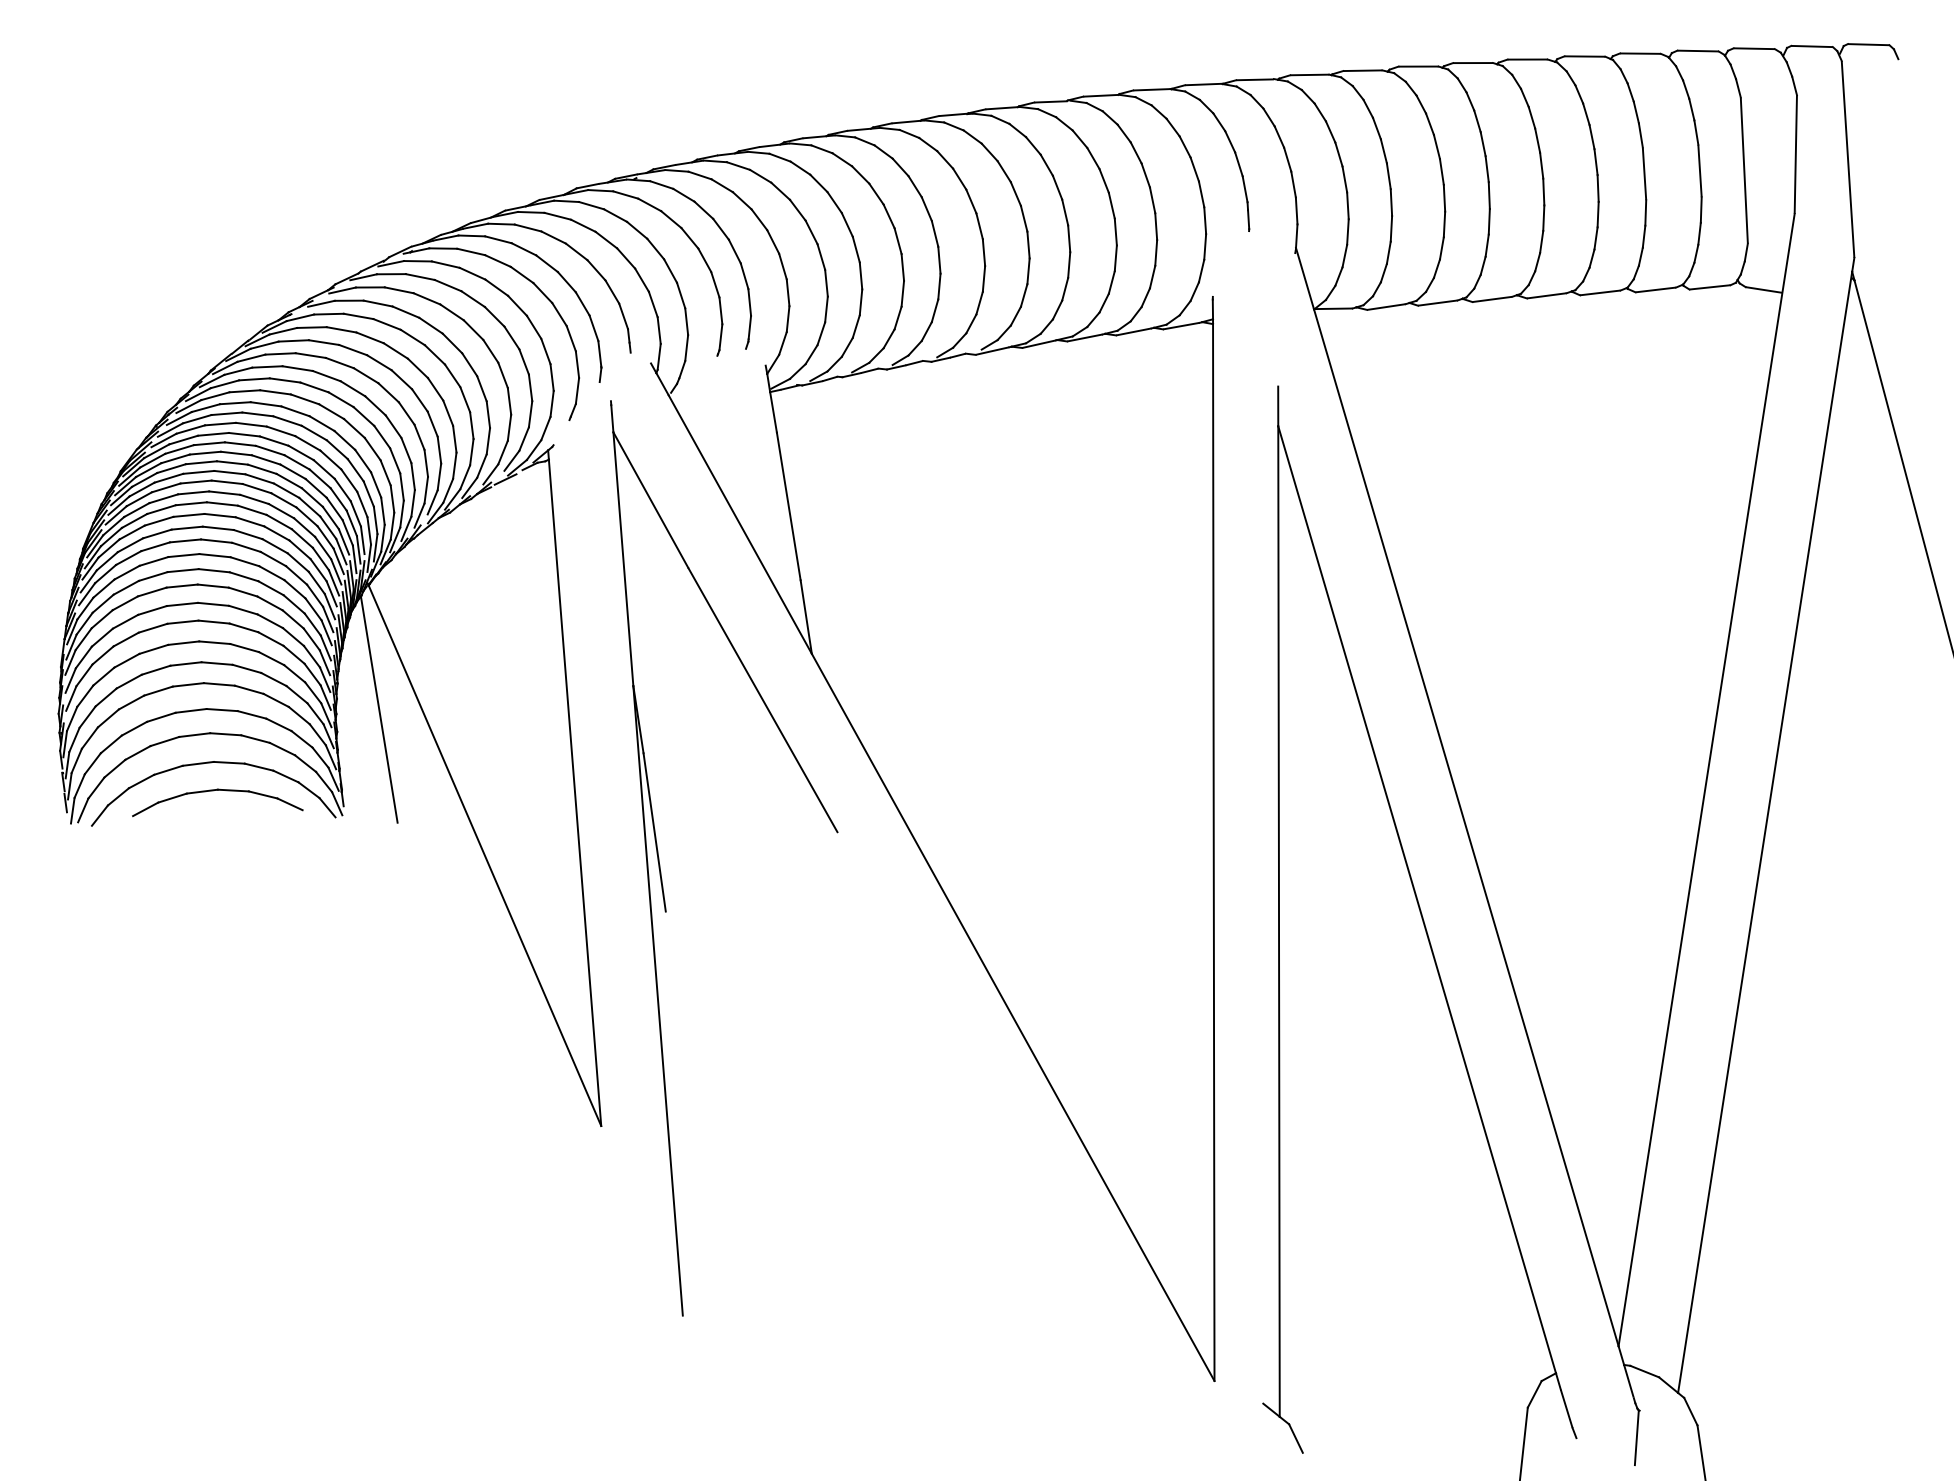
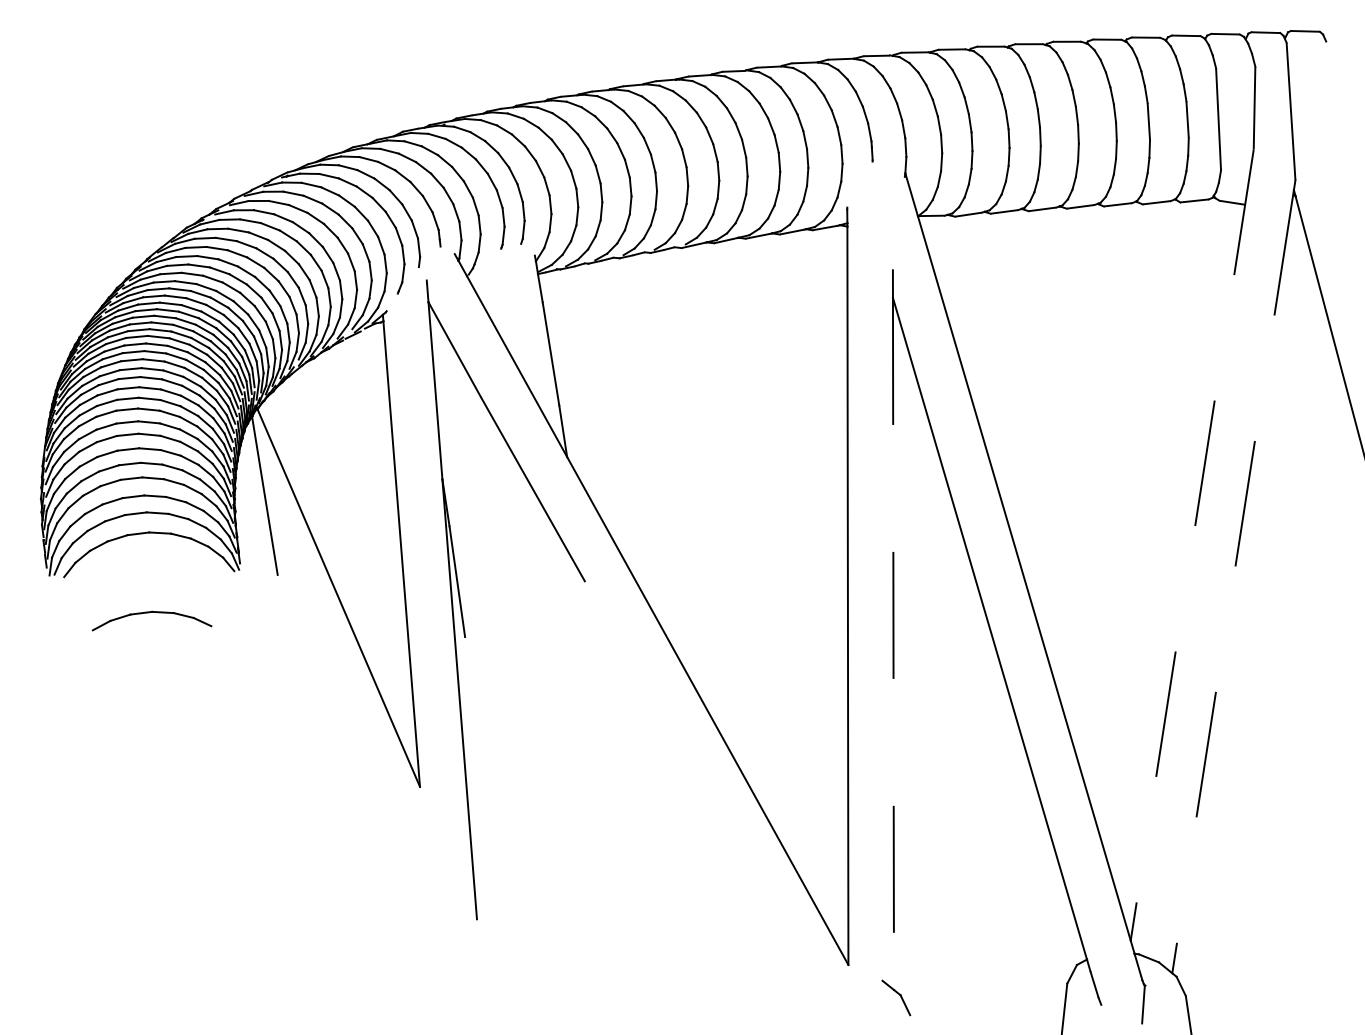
line: (1707, 780) -> (1192, 545), solid -> dashed
part: (214, 792) -> (149, 613), moved
line: (1765, 833) -> (1233, 582), solid -> dashed
line: (1279, 922) -> (893, 644), solid -> dashed

